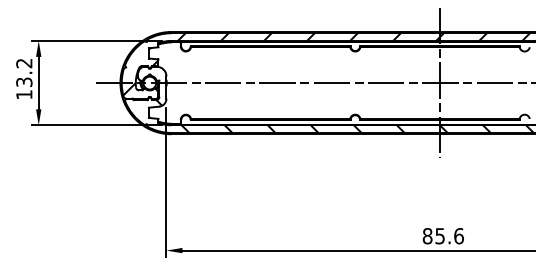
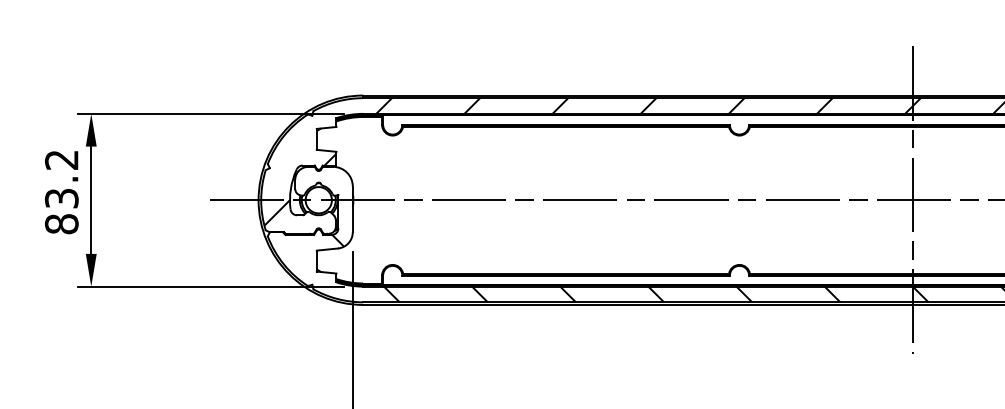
text: (24, 94) -> (62, 223), 13.2 -> 83.2

